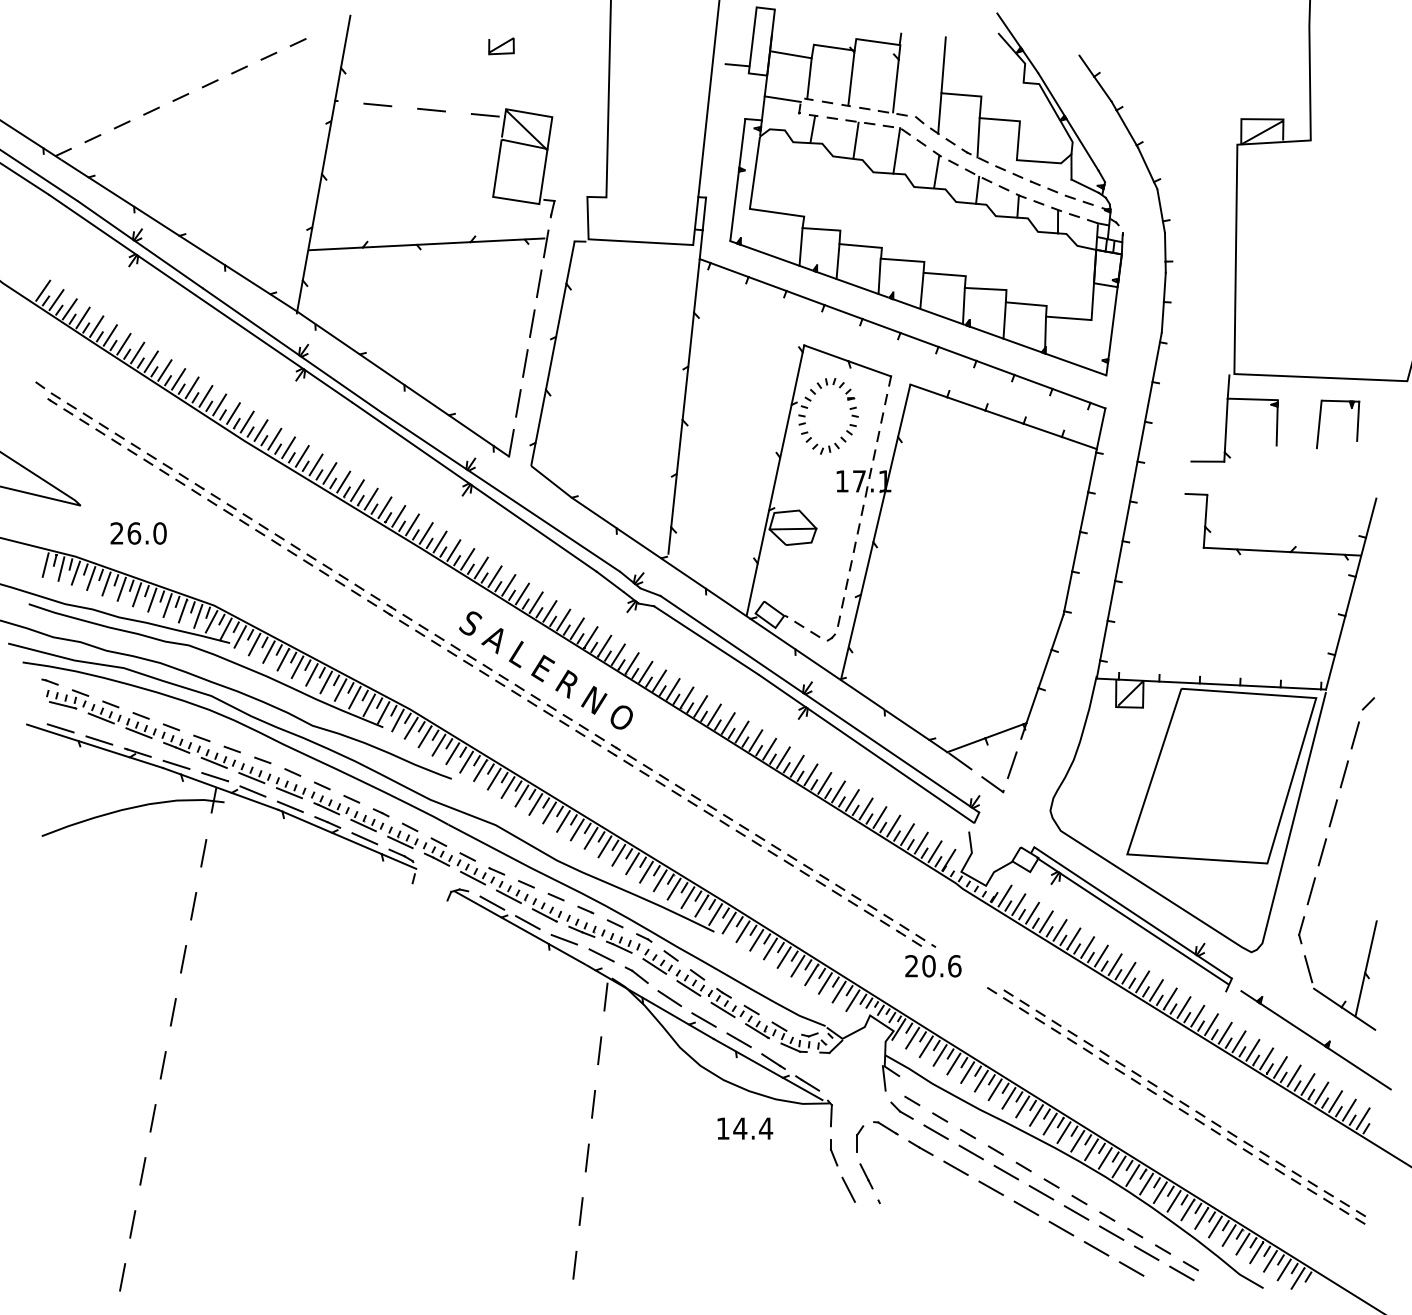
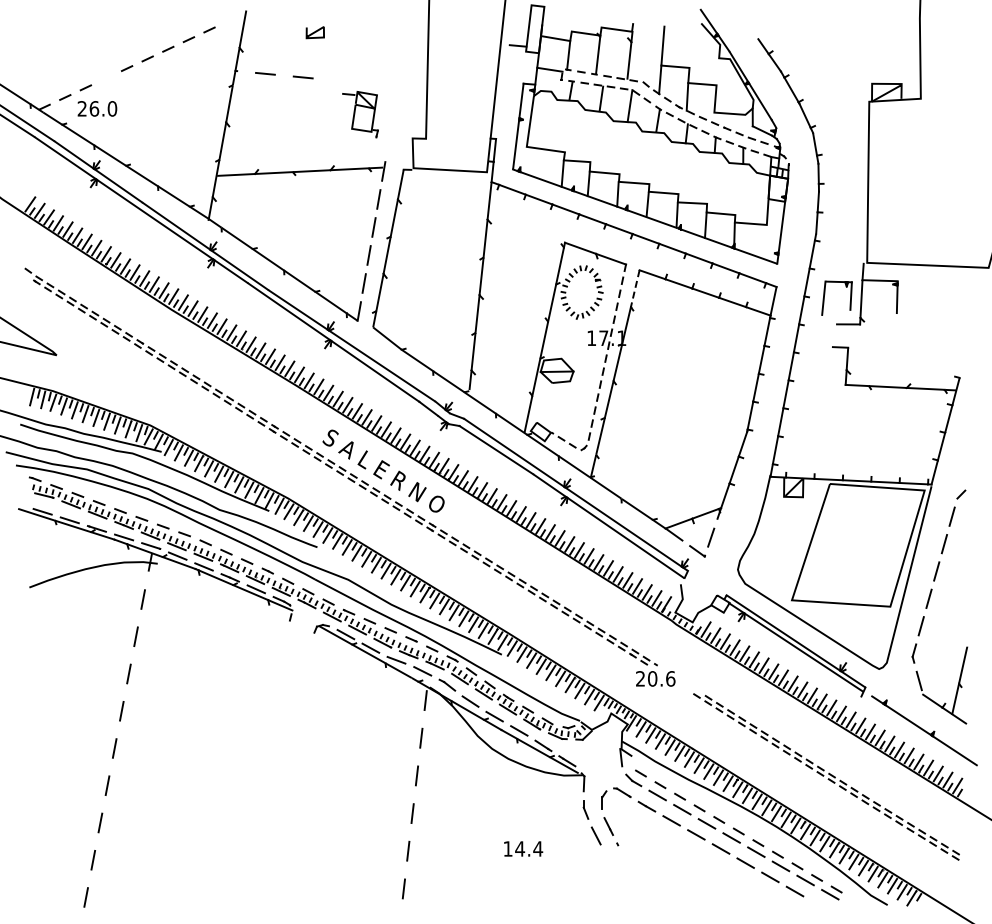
line: (500, 46) -> (314, 32), moved
line: (151, 110) -> (106, 77), removed
part: (513, 162) -> (360, 114), size x0.6
line: (904, 411) -> (635, 289), solid -> dashed
part: (1321, 419) -> (825, 294), moved
line: (1370, 517) -> (962, 363), removed
text: (138, 532) -> (97, 108), moved
text: (745, 1127) -> (523, 848), moved

